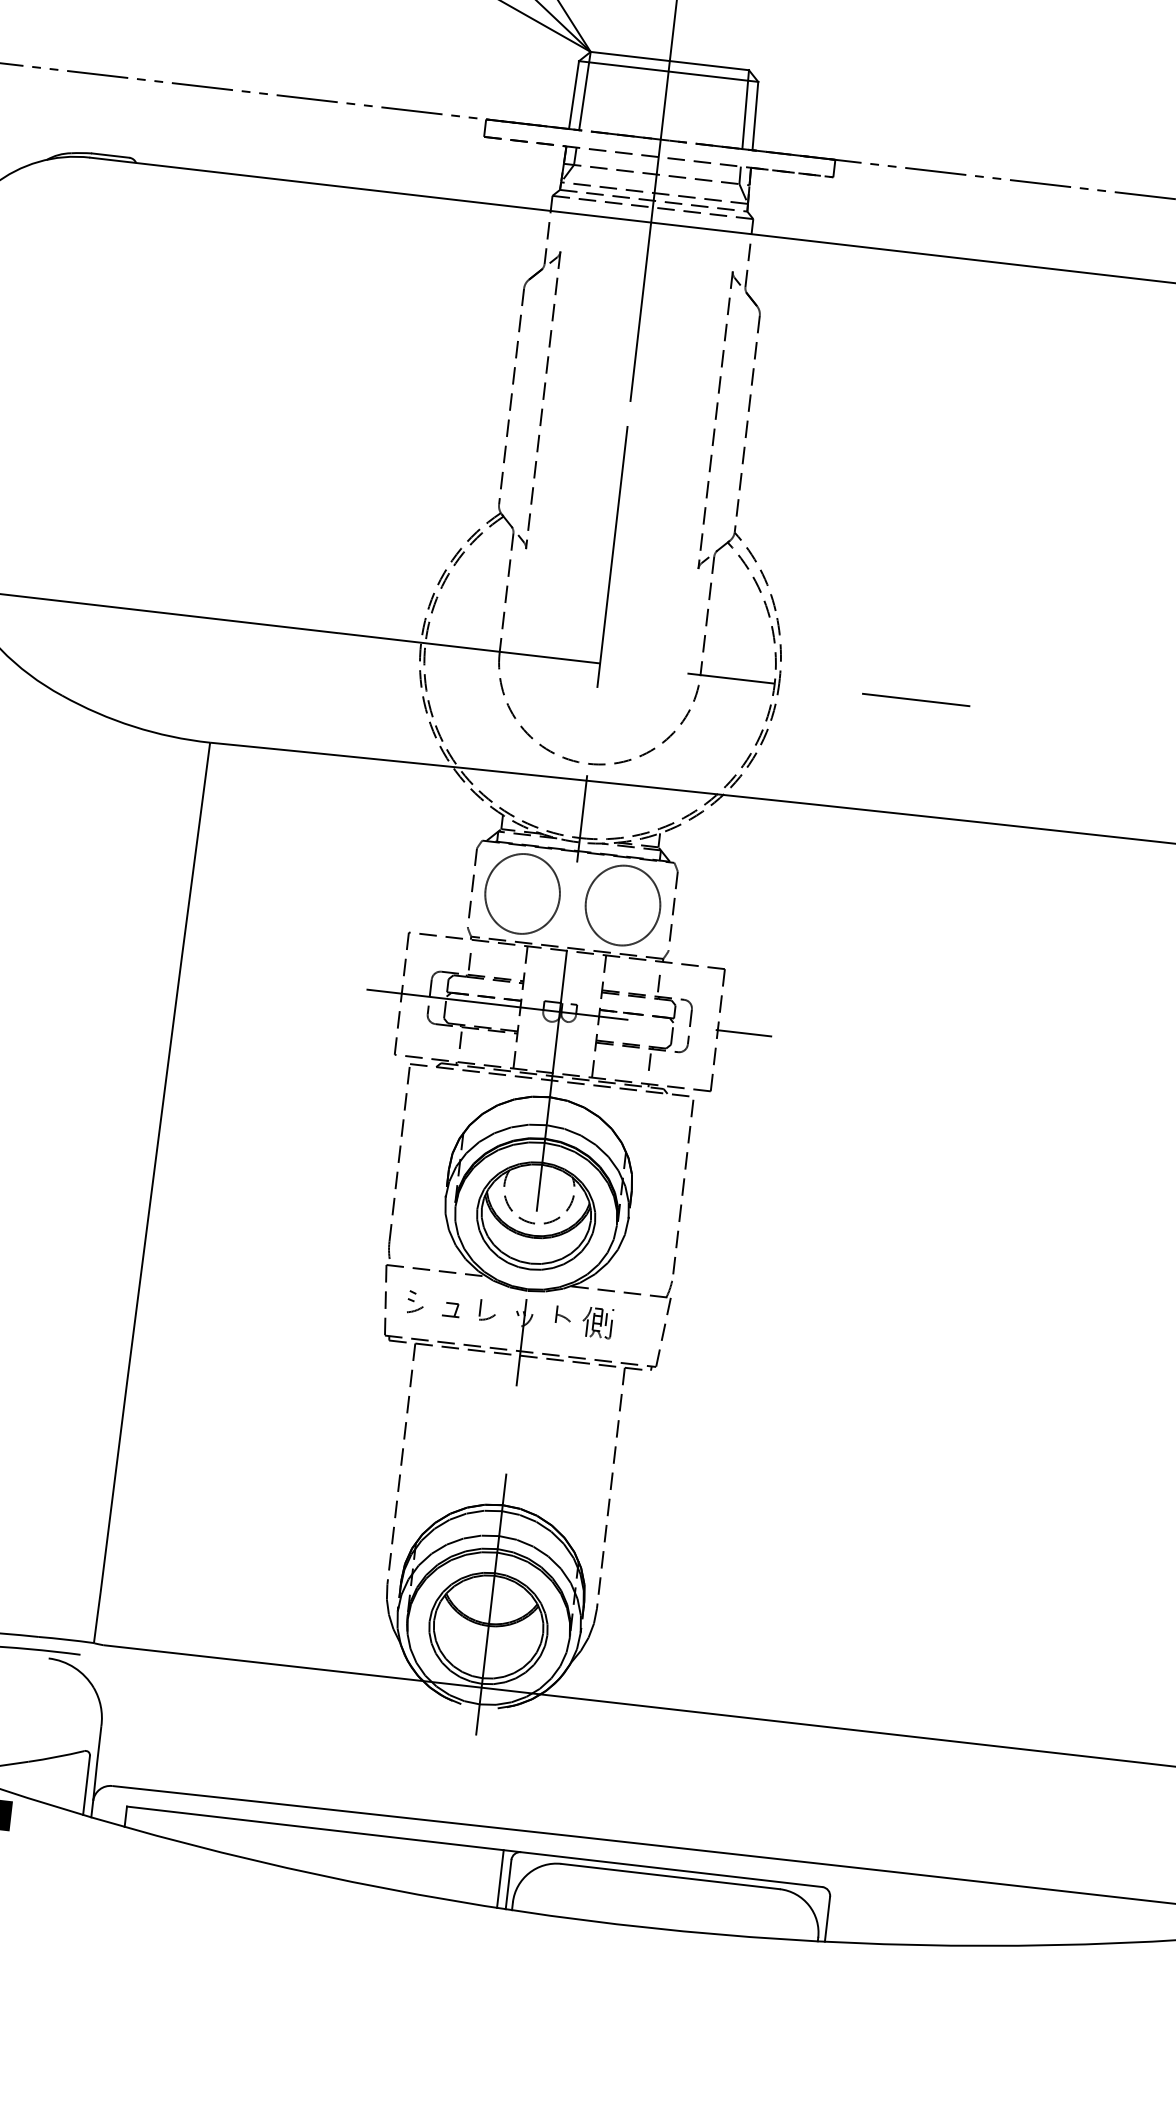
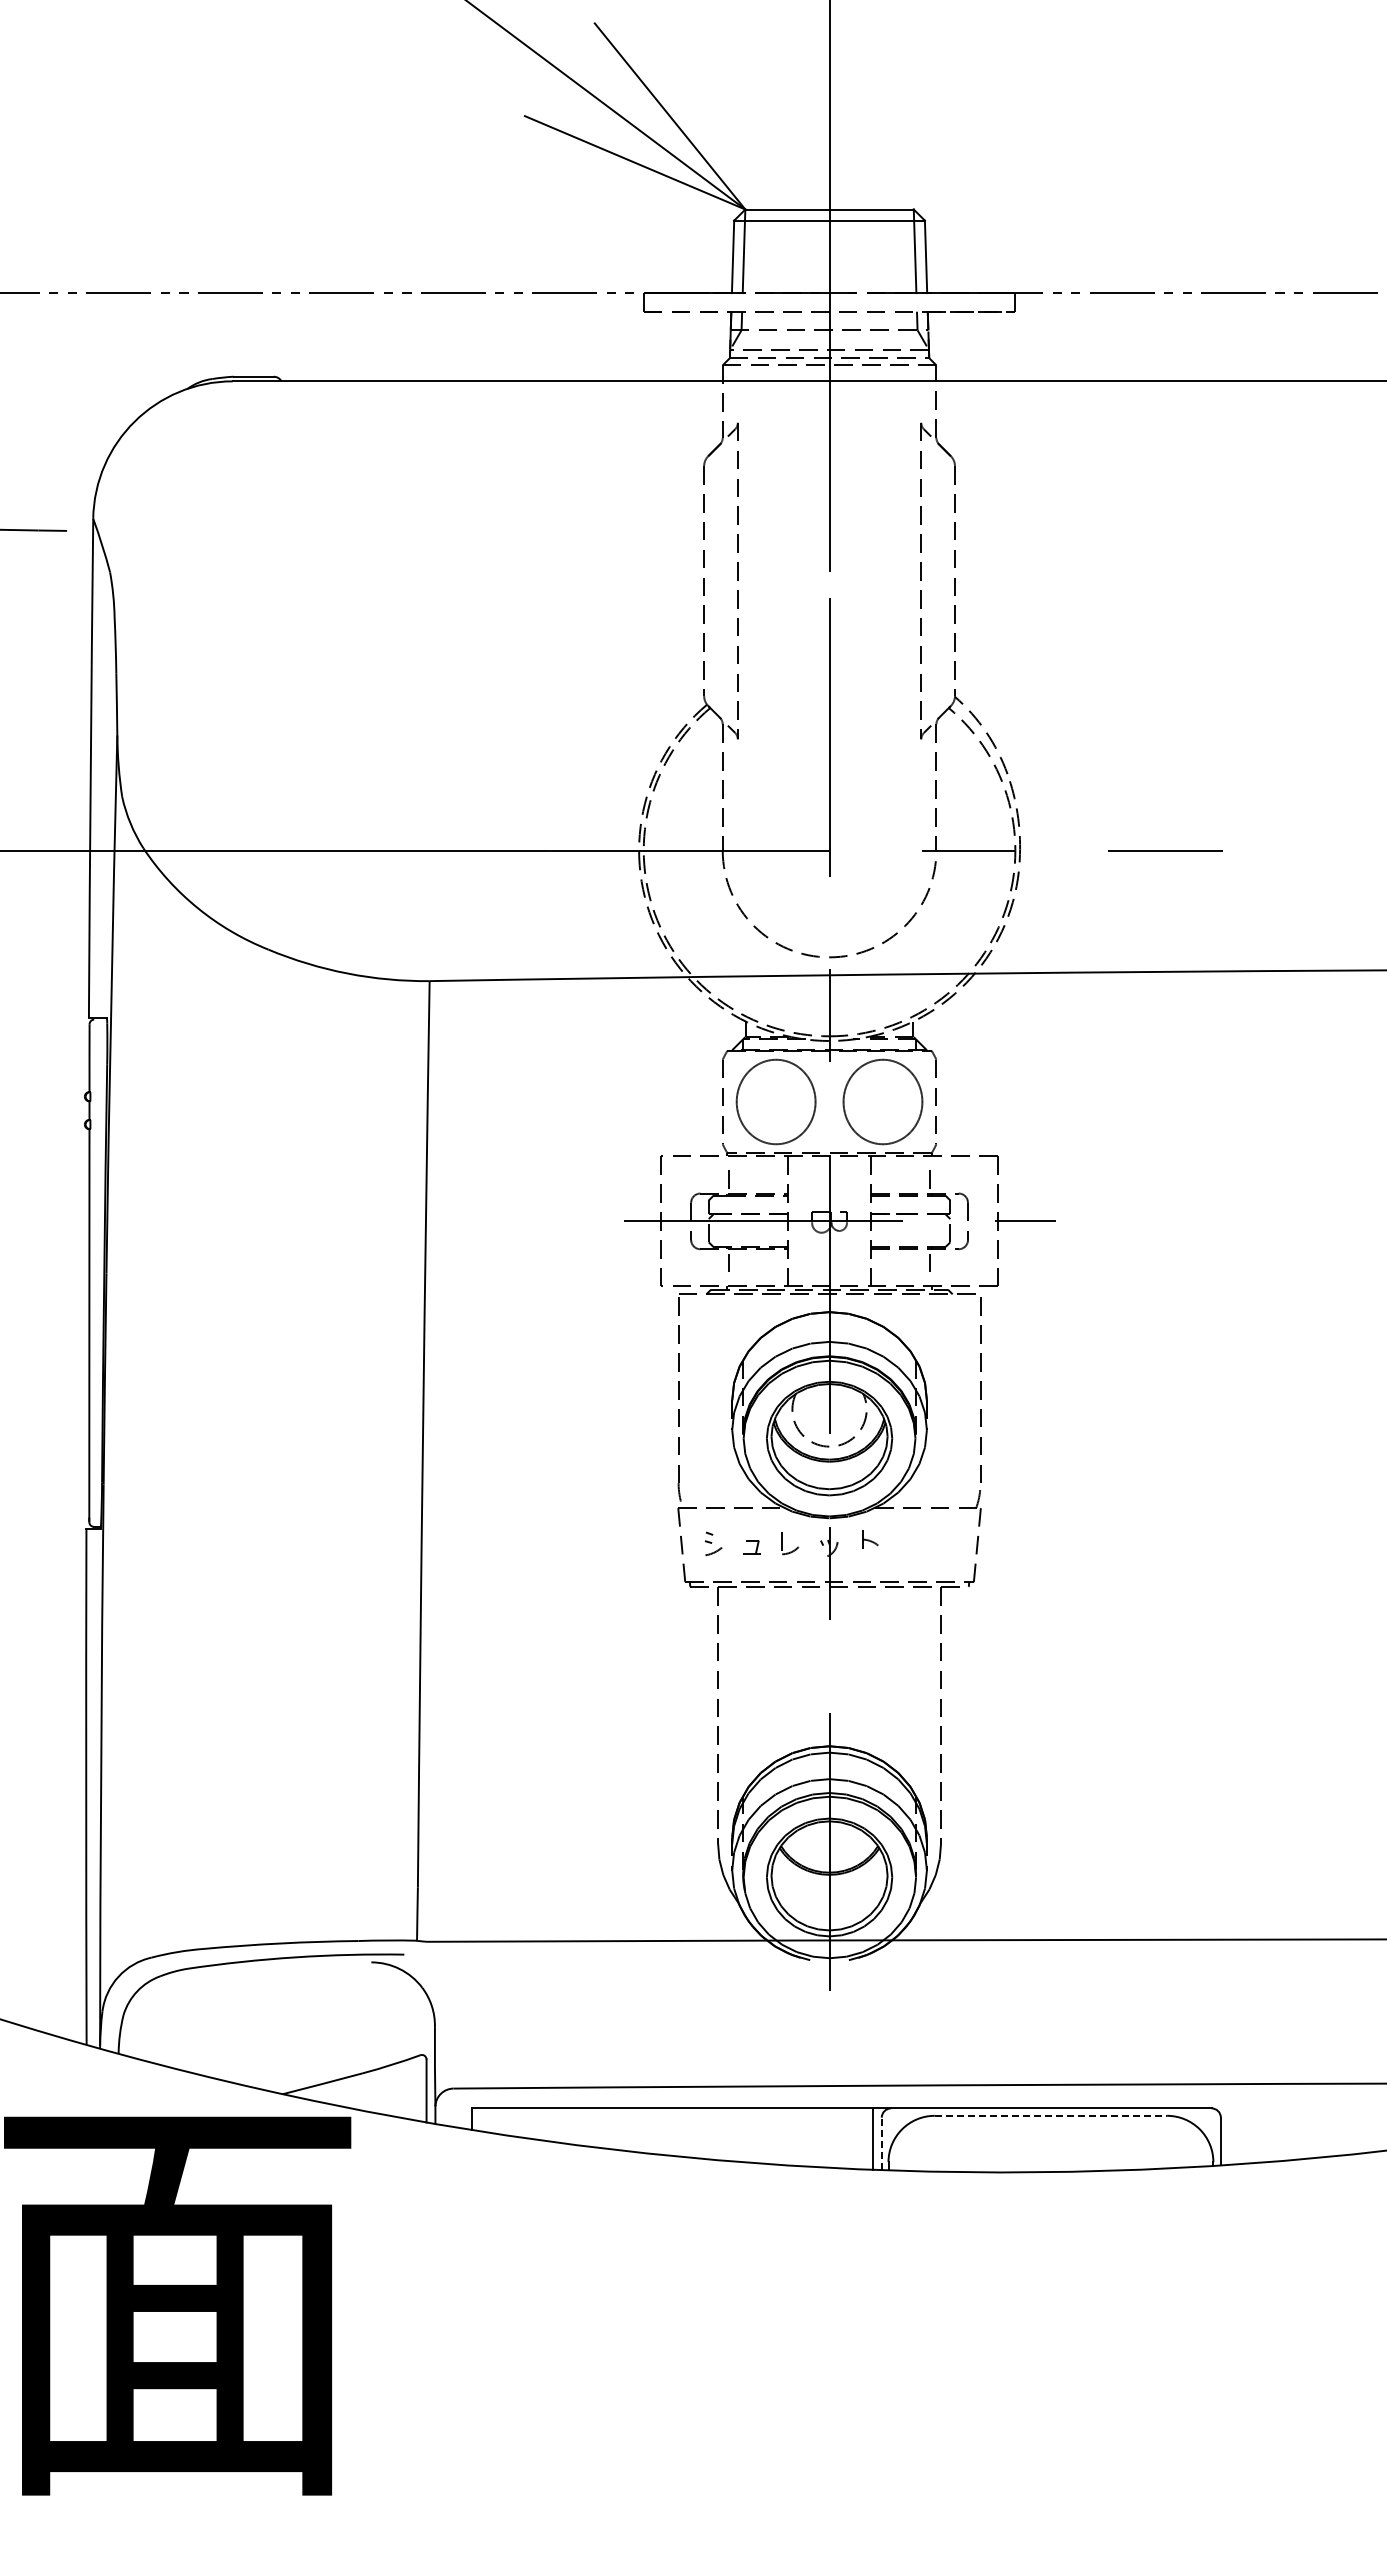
part: (597, 1323) -> (906, 1543), removed
line: (671, 1876) -> (1051, 2115), solid -> dashed
line: (508, 1884) -> (881, 2143), solid -> dashed

